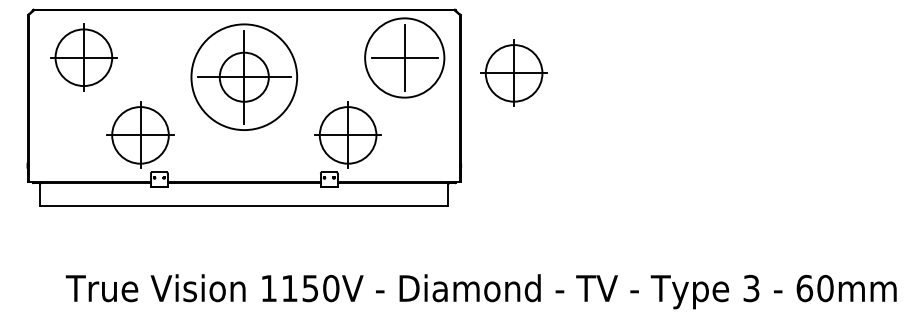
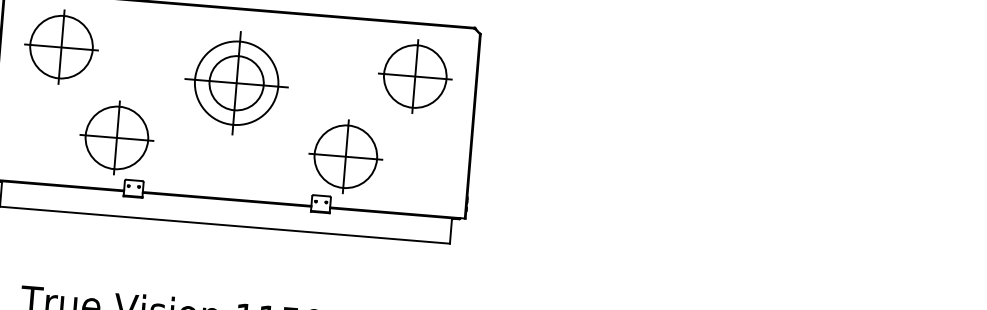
circle: (404, 57) -> (415, 75), size x0.71
part: (513, 72) -> (533, 102), removed
circle: (244, 77) -> (236, 83), size x0.71

